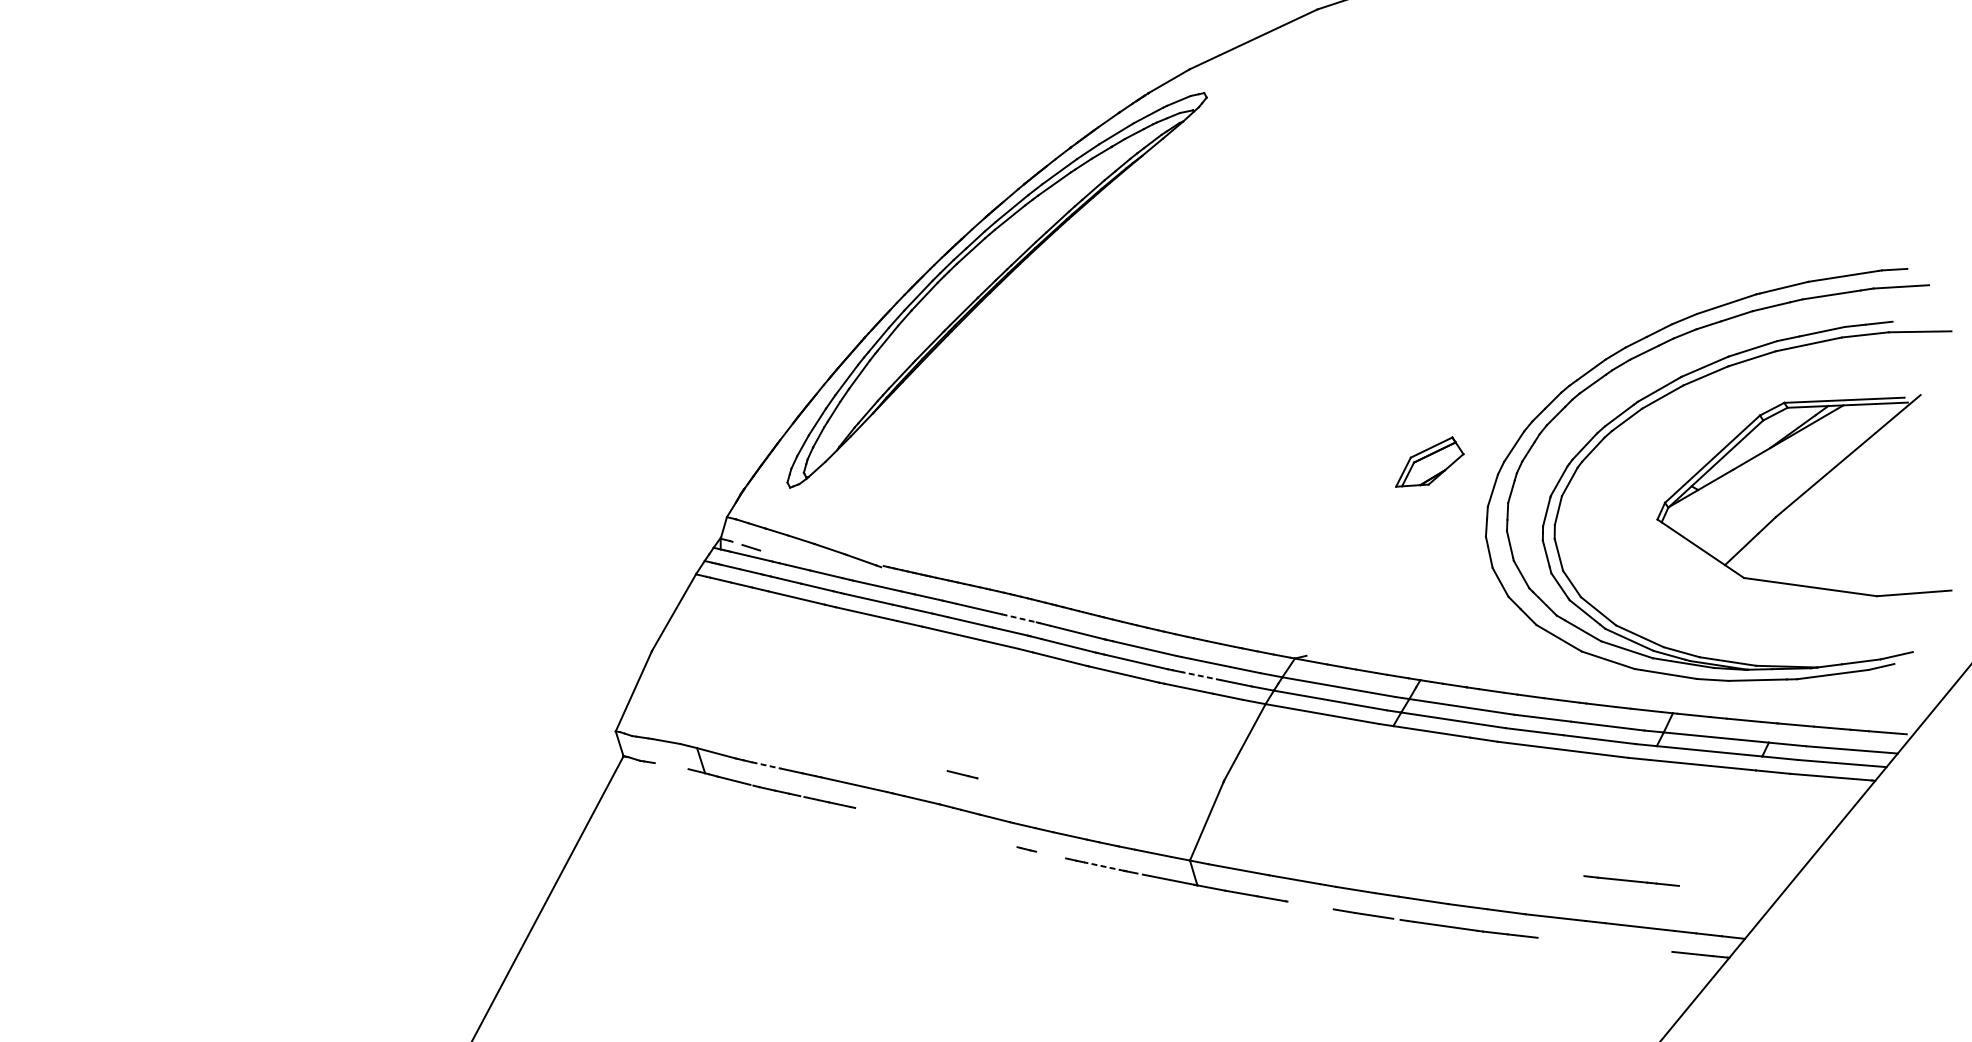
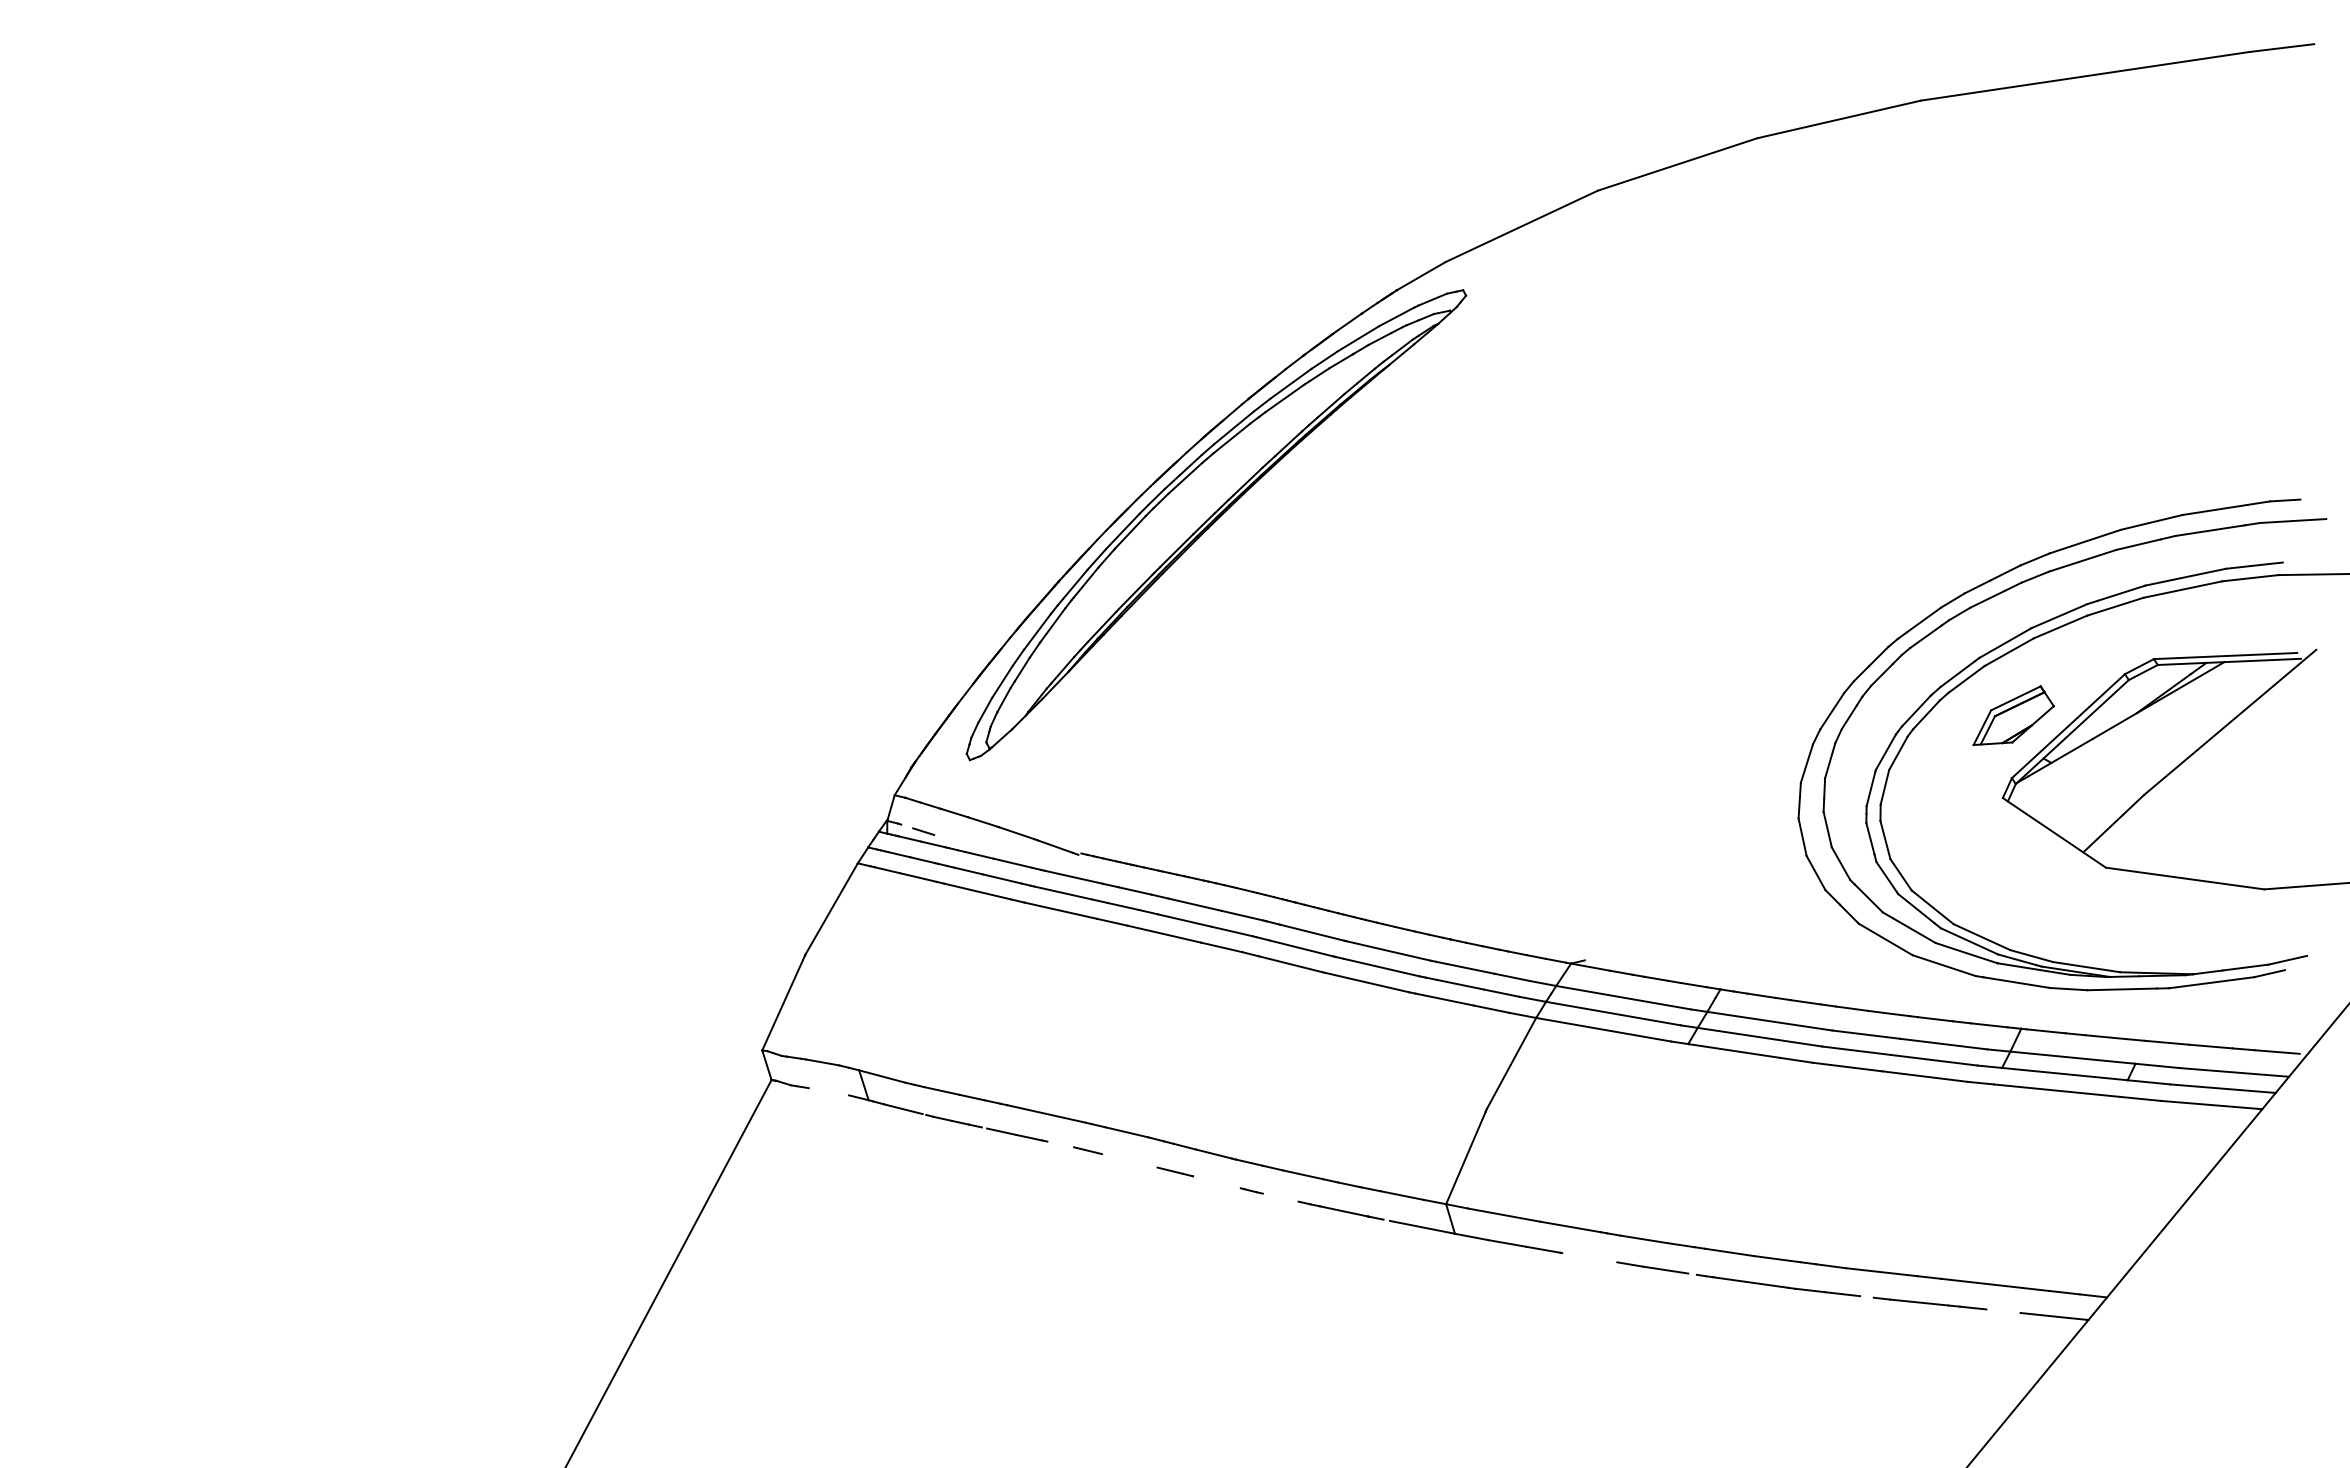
part: (1429, 461) -> (2013, 715), moved
line: (1019, 618) -> (1243, 915), dashed -> solid
line: (1202, 676) -> (1460, 984), dashed -> solid
line: (767, 765) -> (942, 1091), dashed -> solid
line: (961, 774) -> (1174, 1171), moved
line: (888, 815) -> (1087, 1150), added
line: (1104, 866) -> (1344, 1211), dashed -> solid
line: (1631, 880) -> (1929, 1303), moved

